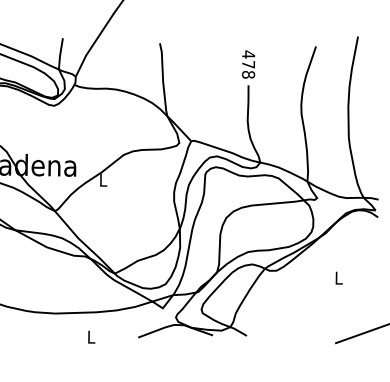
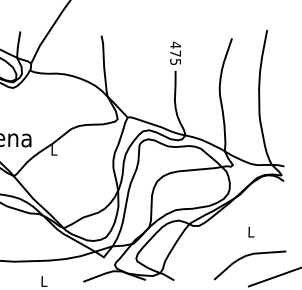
text: (248, 74) -> (175, 61), 478 -> 475
curve: (333, 307) -> (246, 256), added

